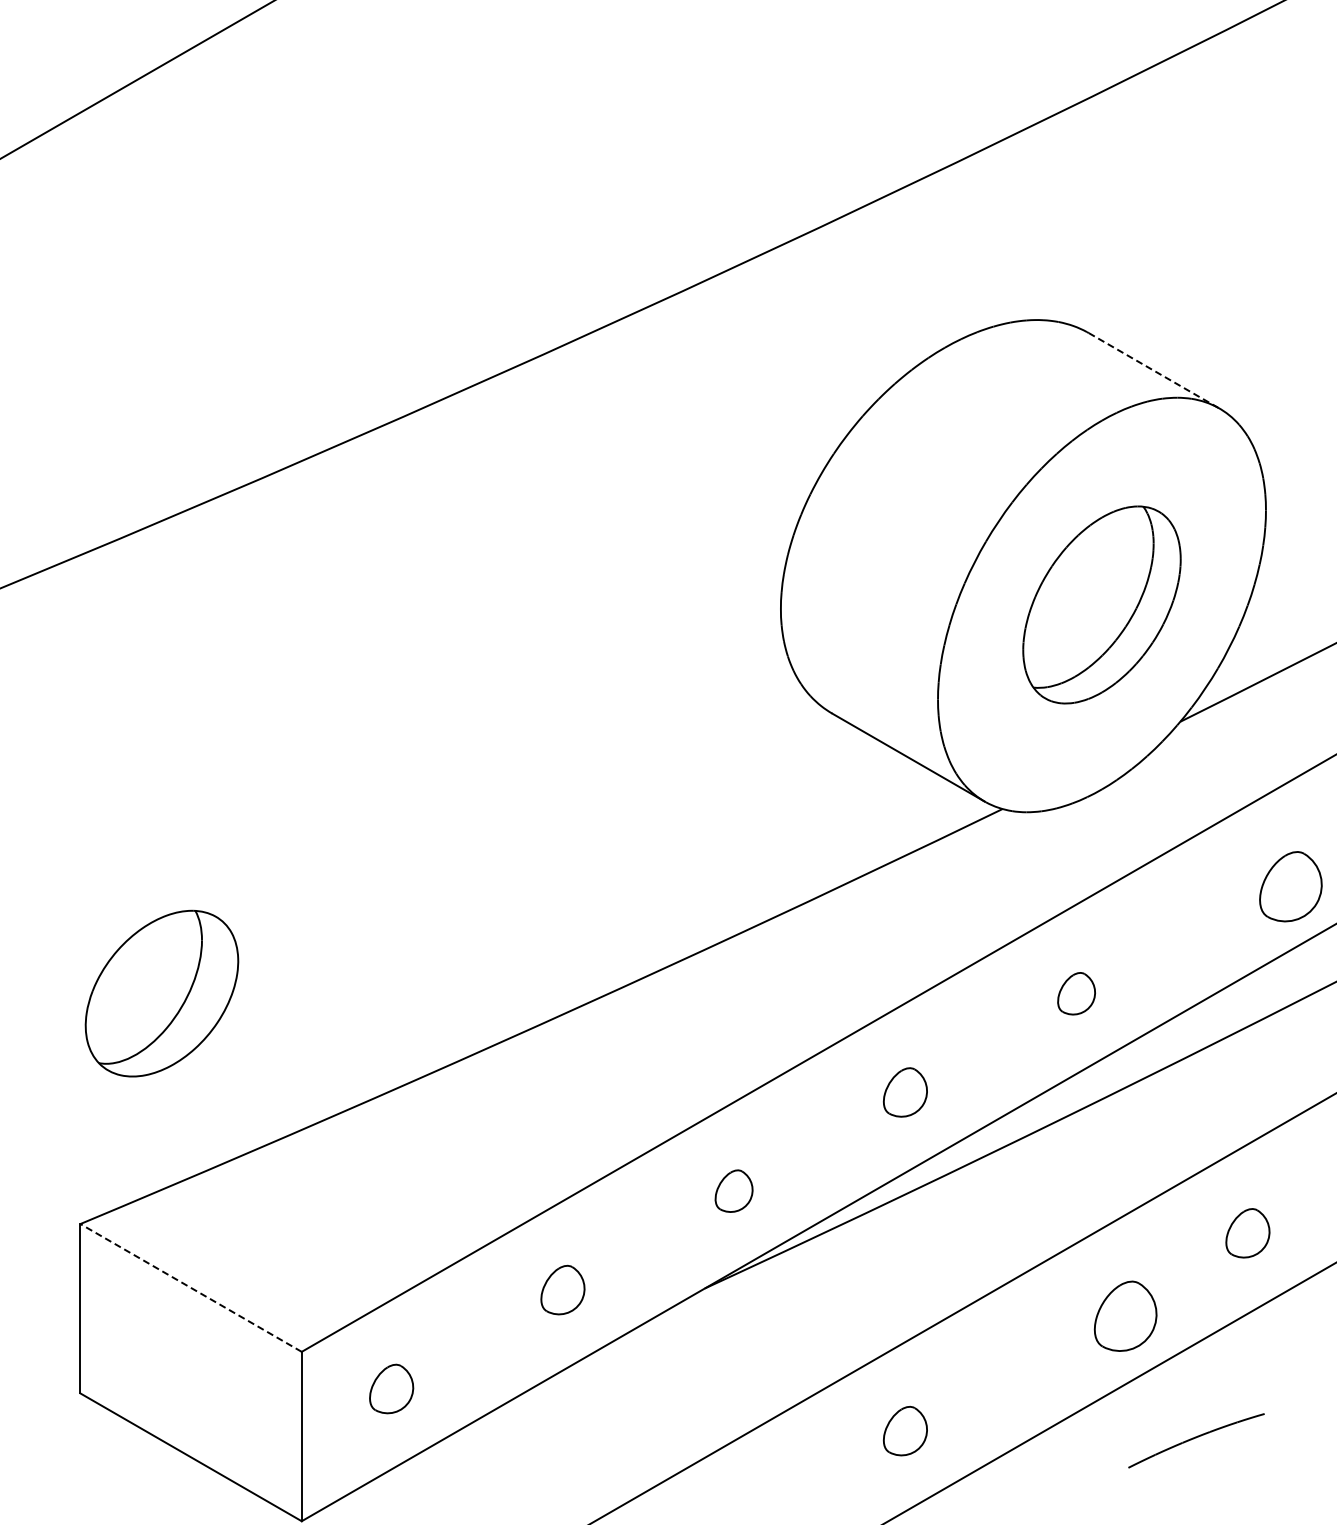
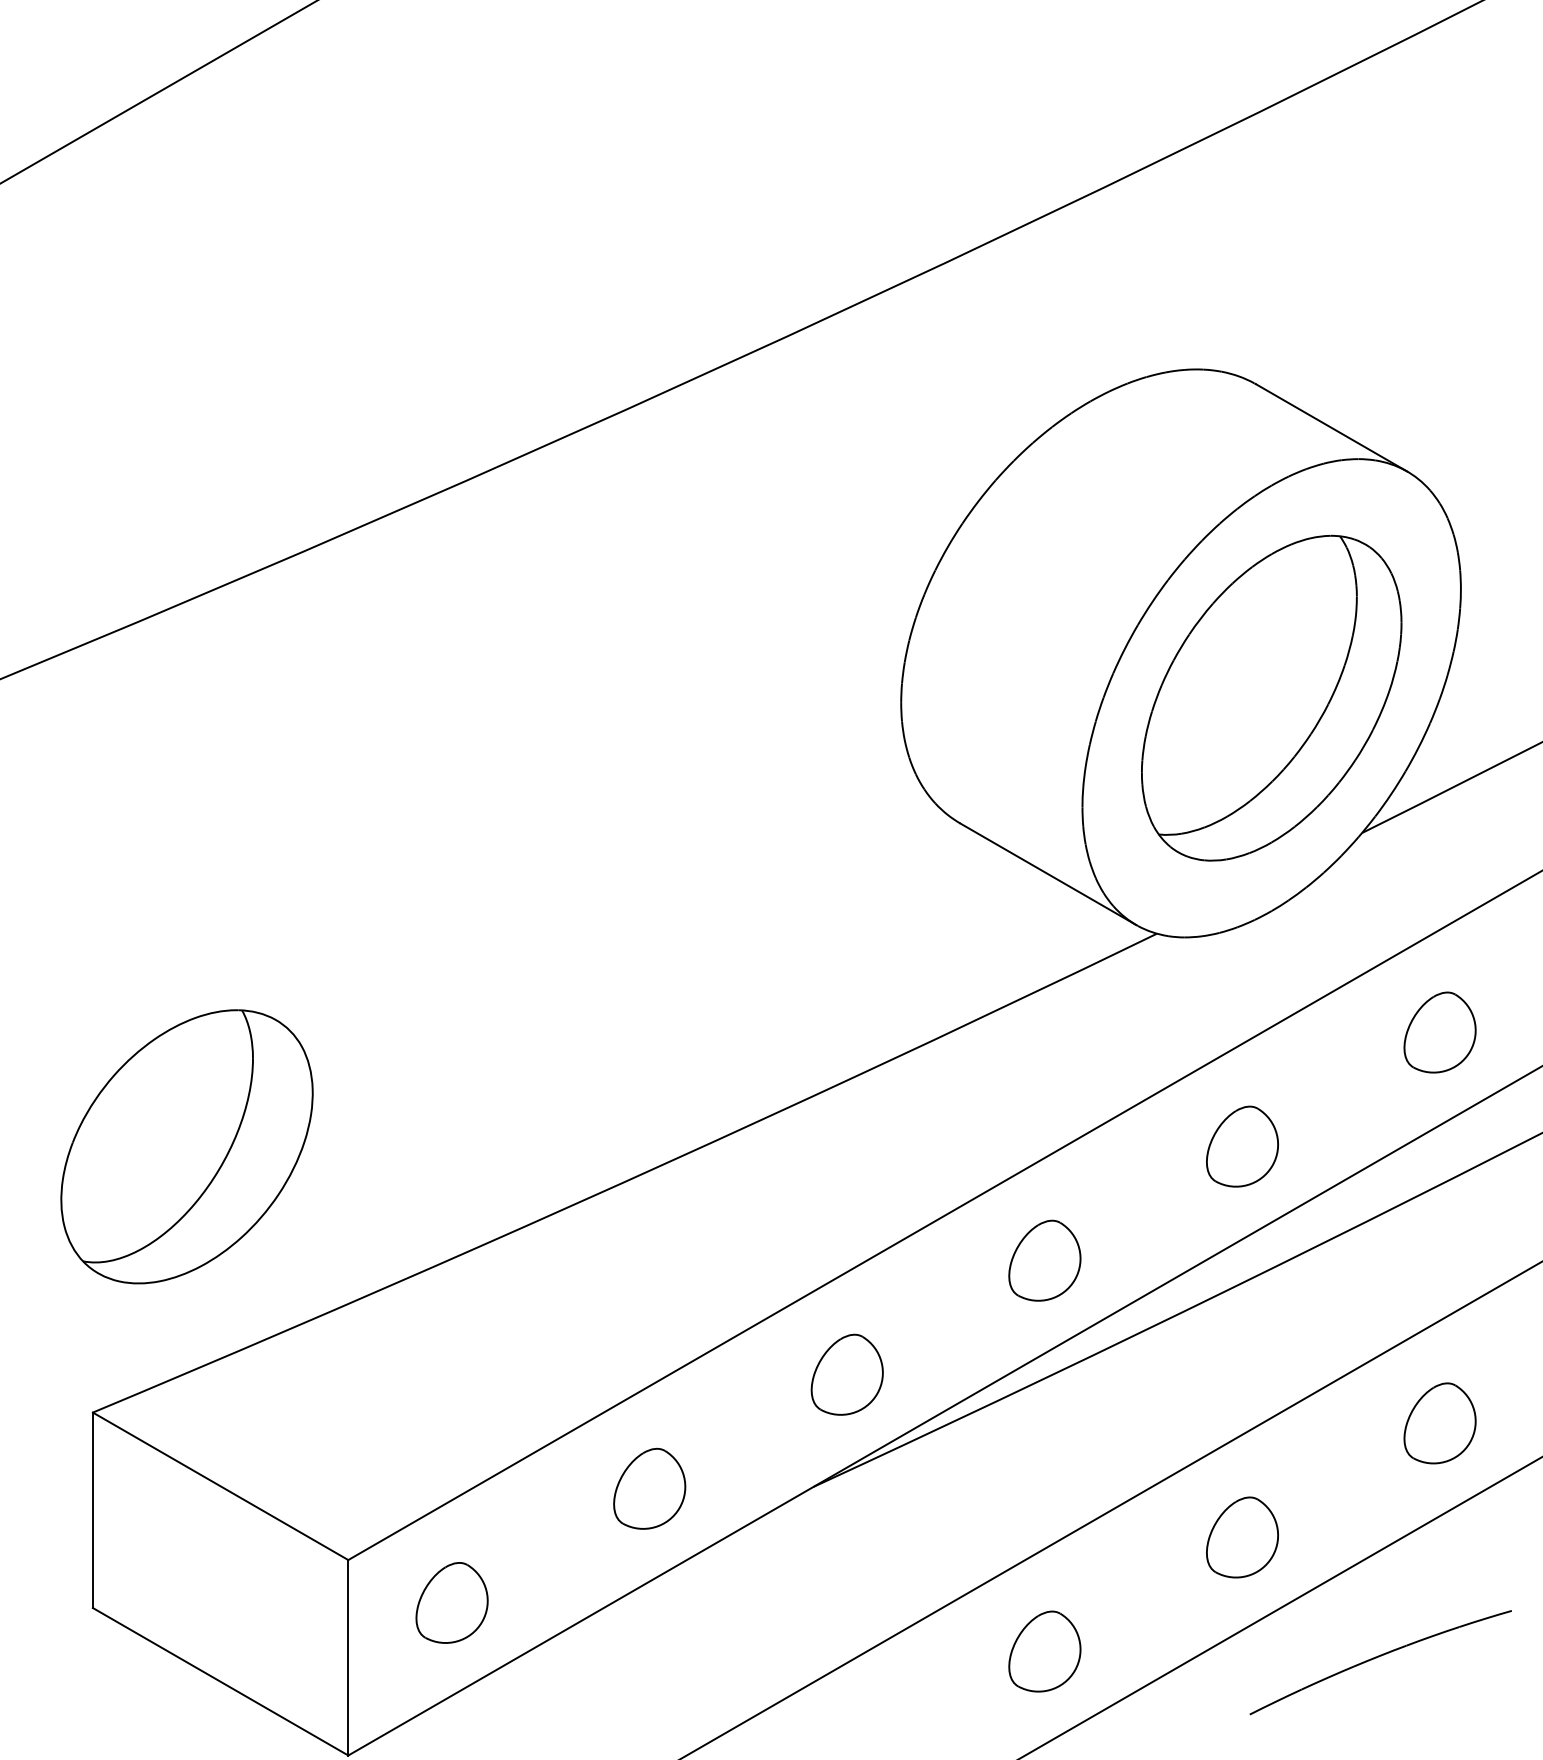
line: (1154, 370) -> (1332, 427), dashed -> solid
part: (1101, 604) -> (1271, 697), size x1.43
part: (1290, 886) -> (1439, 1032), moved
part: (161, 993) -> (186, 1146), size x1.43
part: (1076, 993) -> (1242, 1146), size x1.67
part: (905, 1092) -> (1044, 1260), size x1.43
part: (733, 1190) -> (846, 1373), size x1.67
part: (1247, 1232) -> (1439, 1422), size x1.43
line: (191, 1287) -> (221, 1485), dashed -> solid
part: (562, 1289) -> (649, 1488), size x1.43
part: (1125, 1315) -> (1242, 1536), moved
part: (391, 1388) -> (451, 1602), size x1.43
part: (905, 1430) -> (1044, 1650), size x1.43
part: (1196, 1440) -> (1380, 1662), size x1.67

